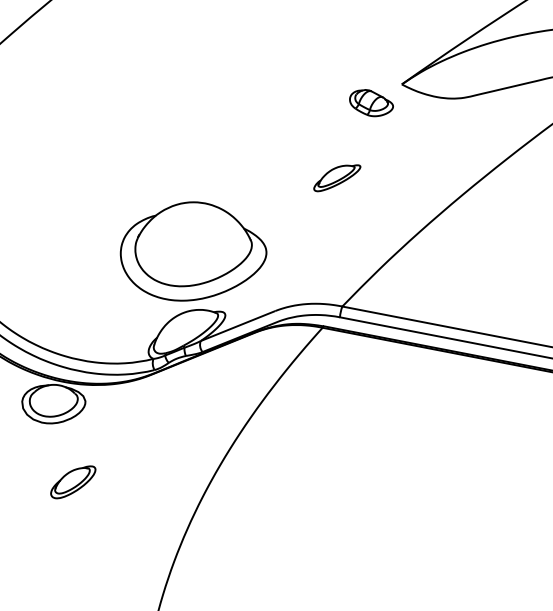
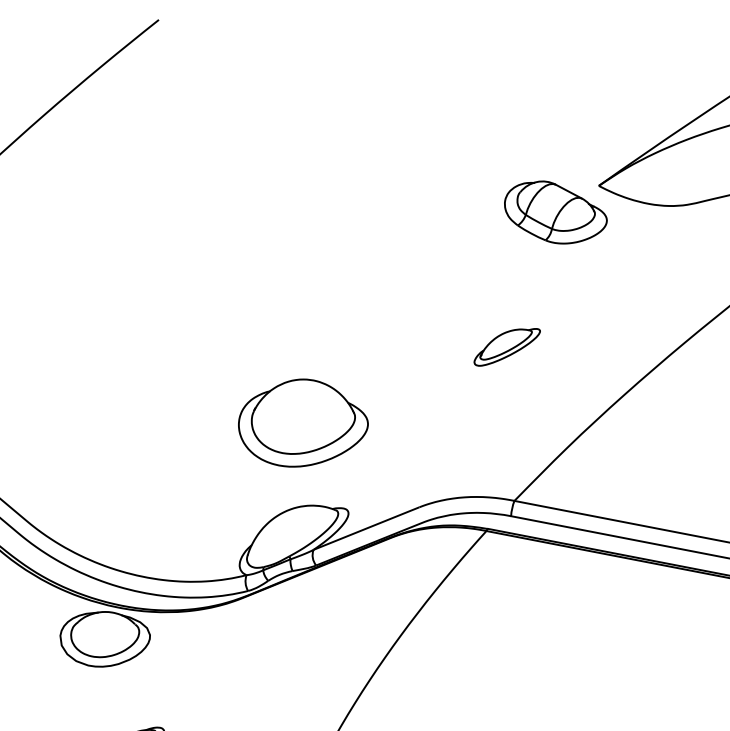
part: (371, 102) -> (555, 211), size x1.67
part: (337, 178) -> (507, 347), moved
part: (193, 251) -> (303, 422), size x0.62

